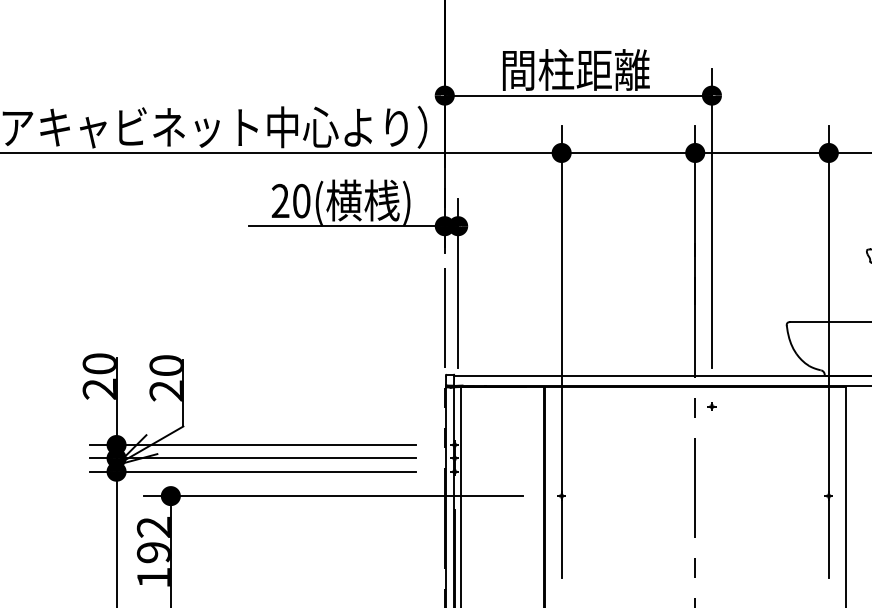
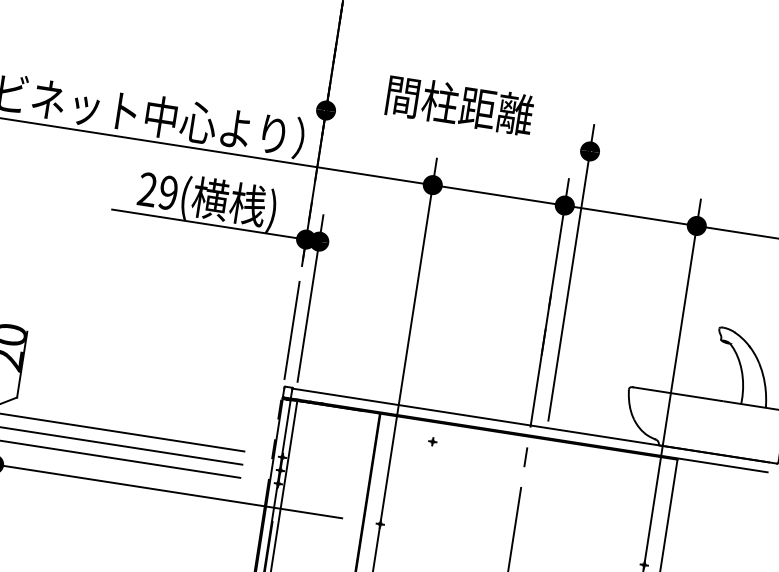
line: (577, 95) -> (457, 130), removed
text: (301, 201) -> (168, 193), 20( -> 29(
part: (711, 406) -> (432, 441), moved

